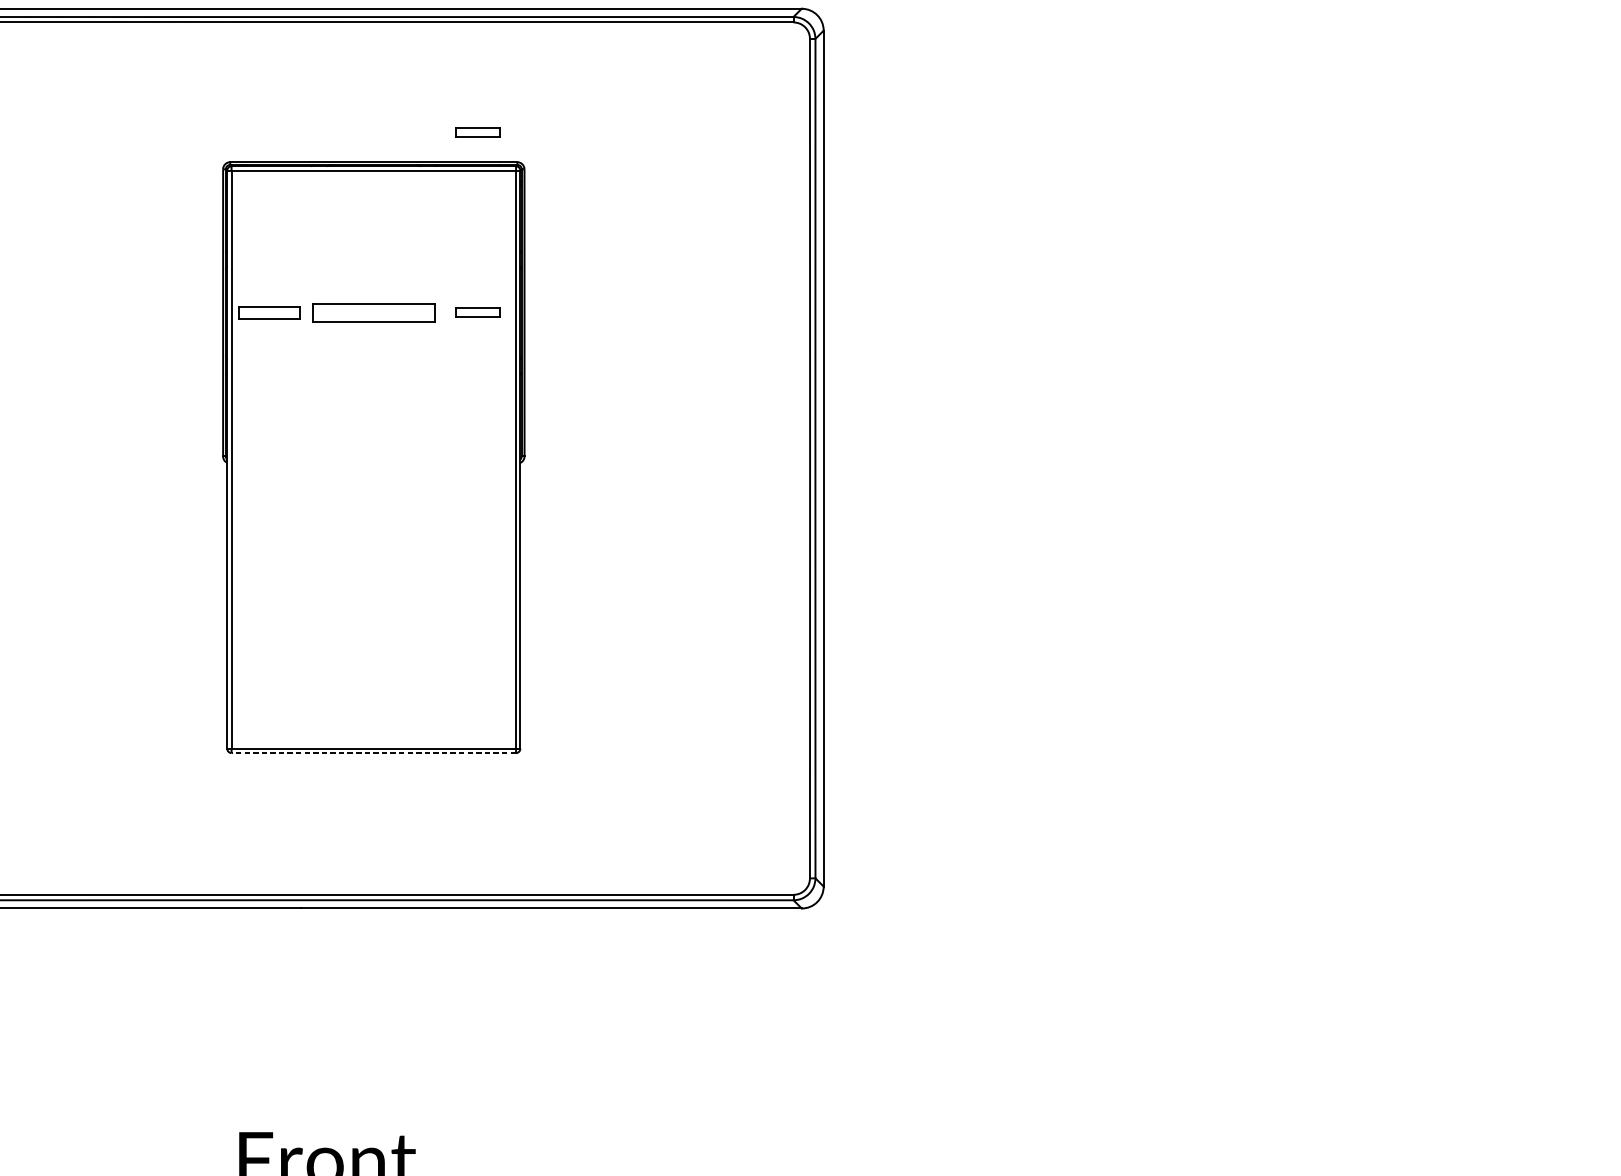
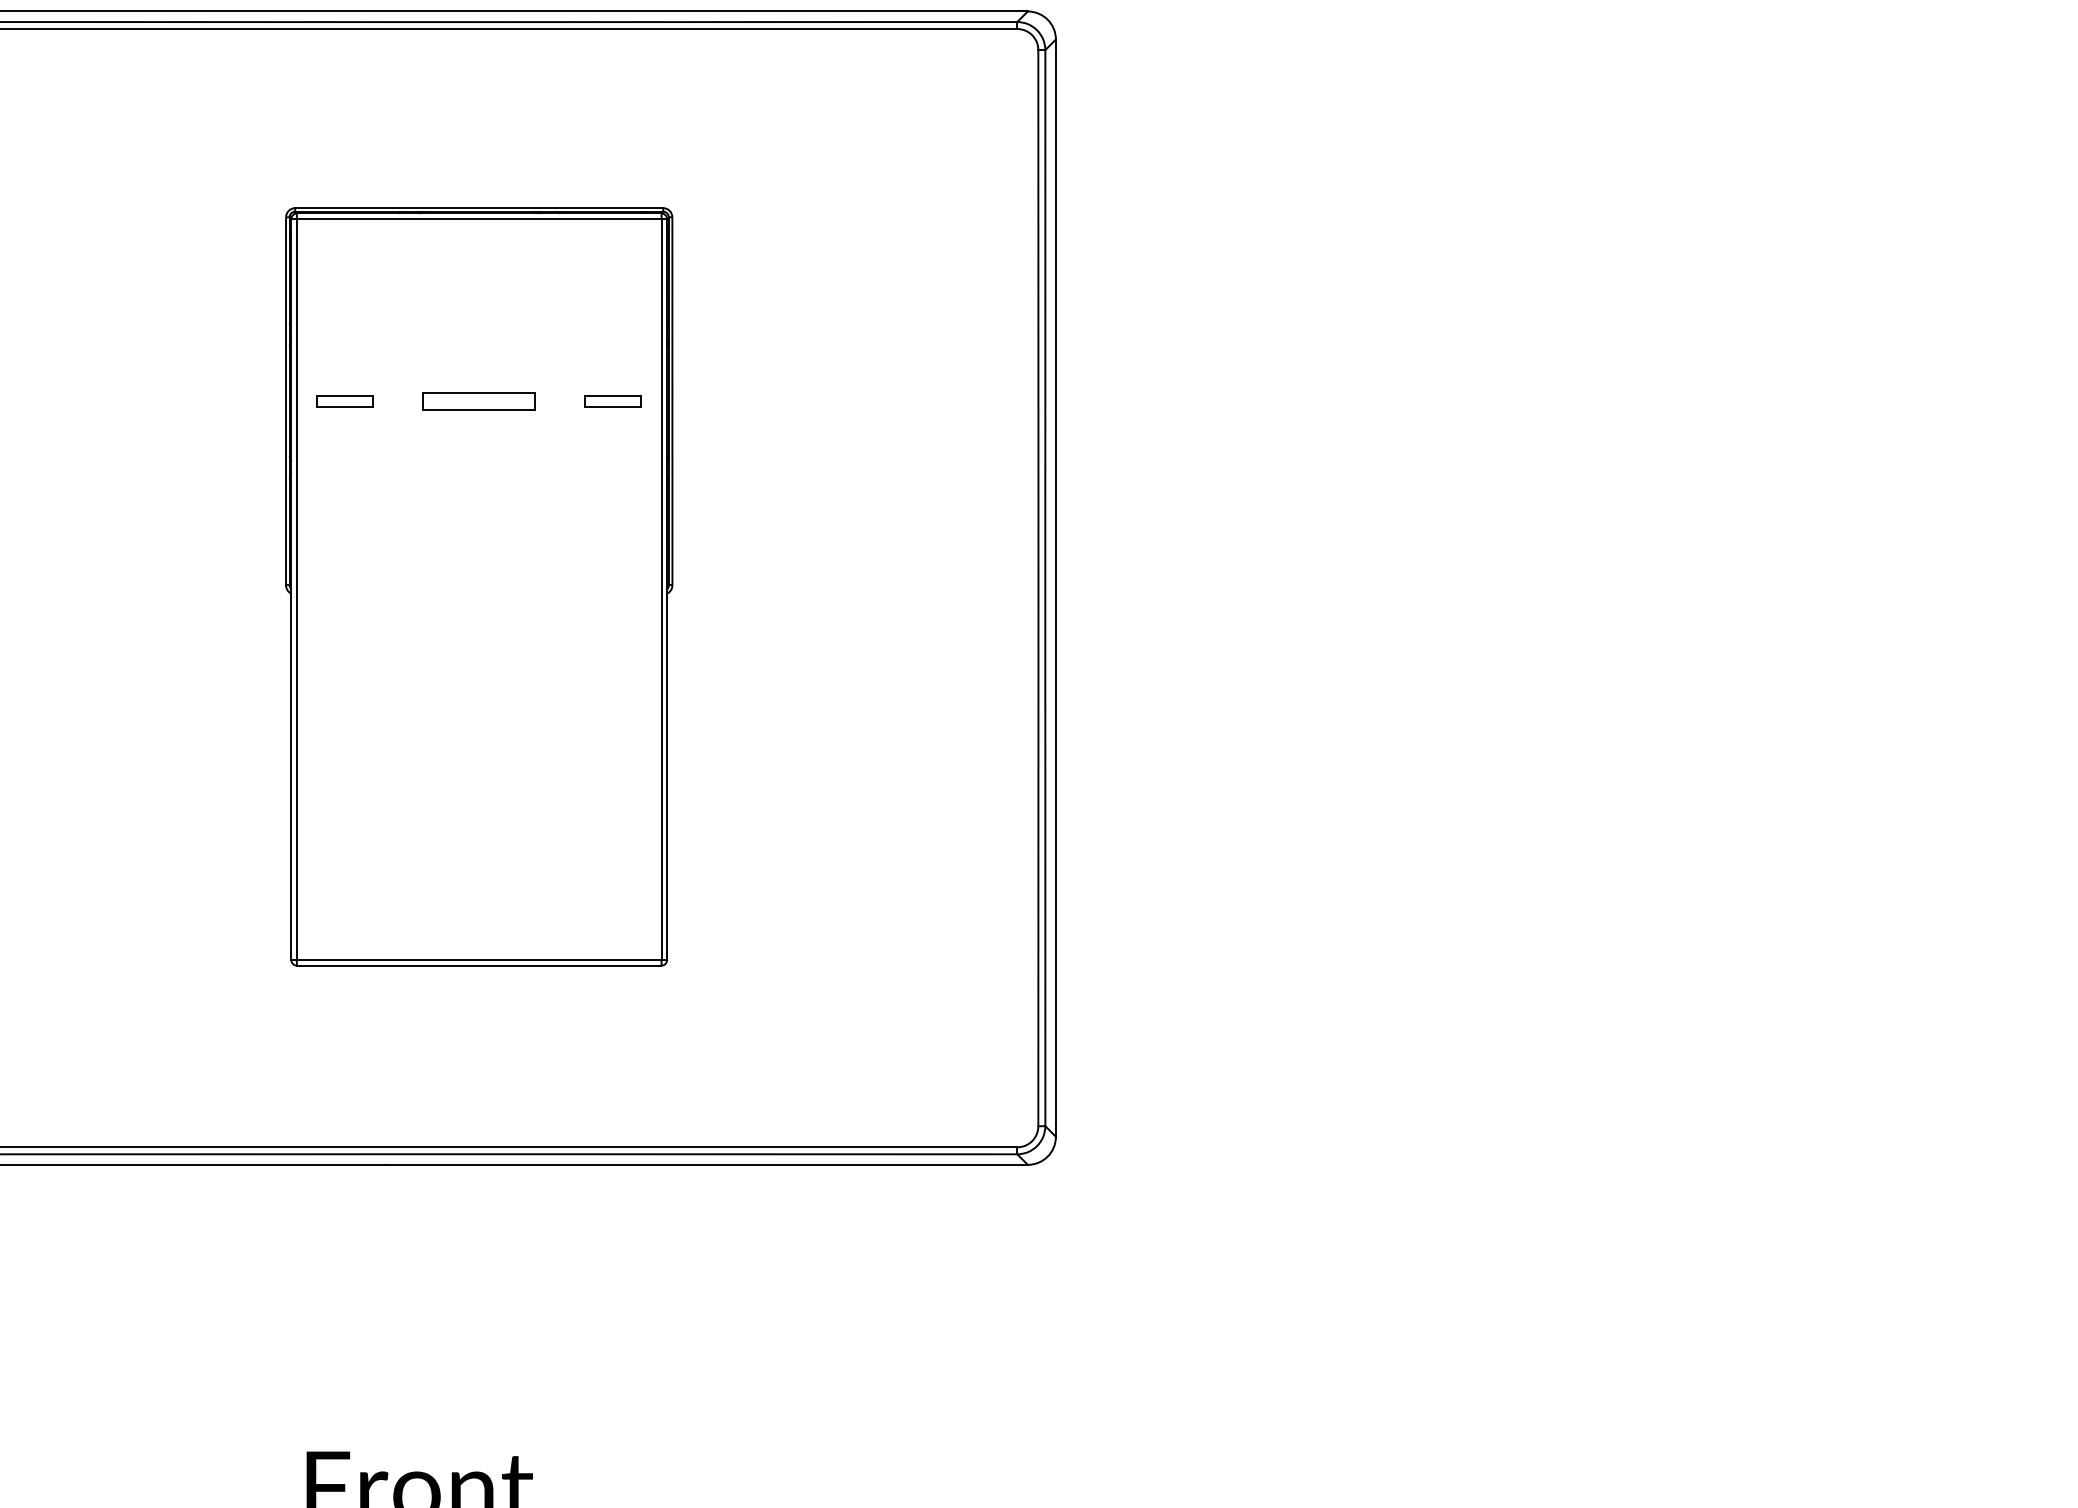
part: (477, 132) -> (612, 170), removed
part: (268, 313) -> (344, 401), size x0.71
part: (373, 313) -> (478, 401), size x0.71
line: (373, 752) -> (478, 965), dashed -> solid

